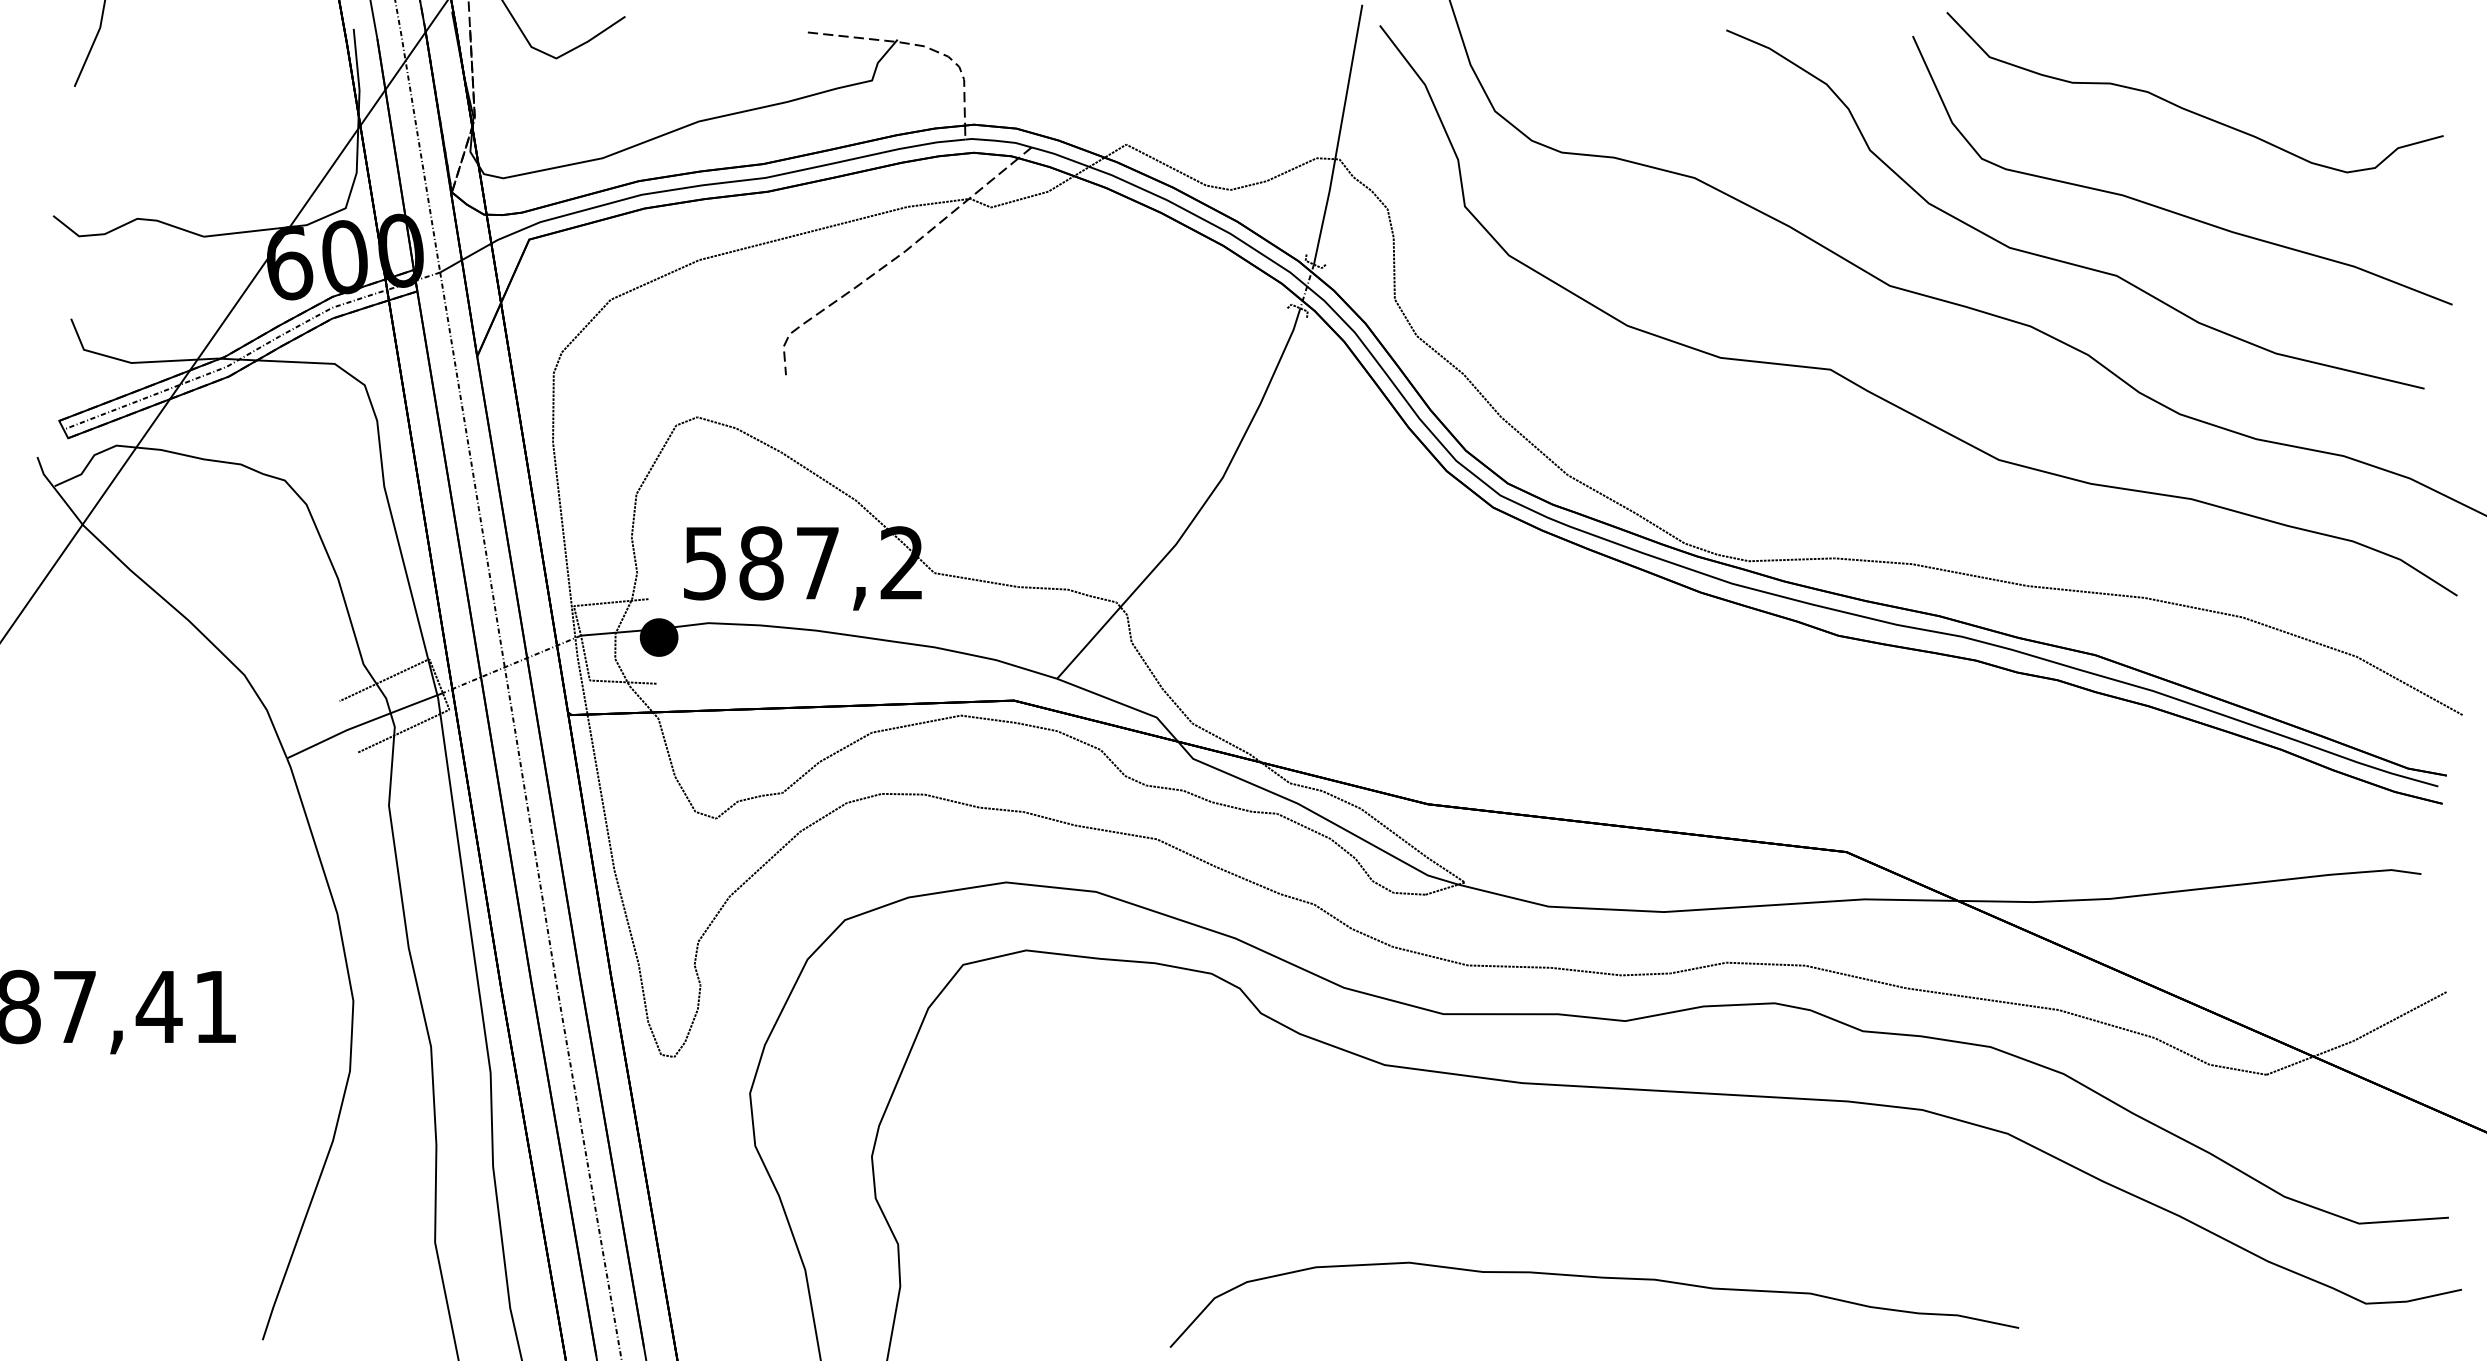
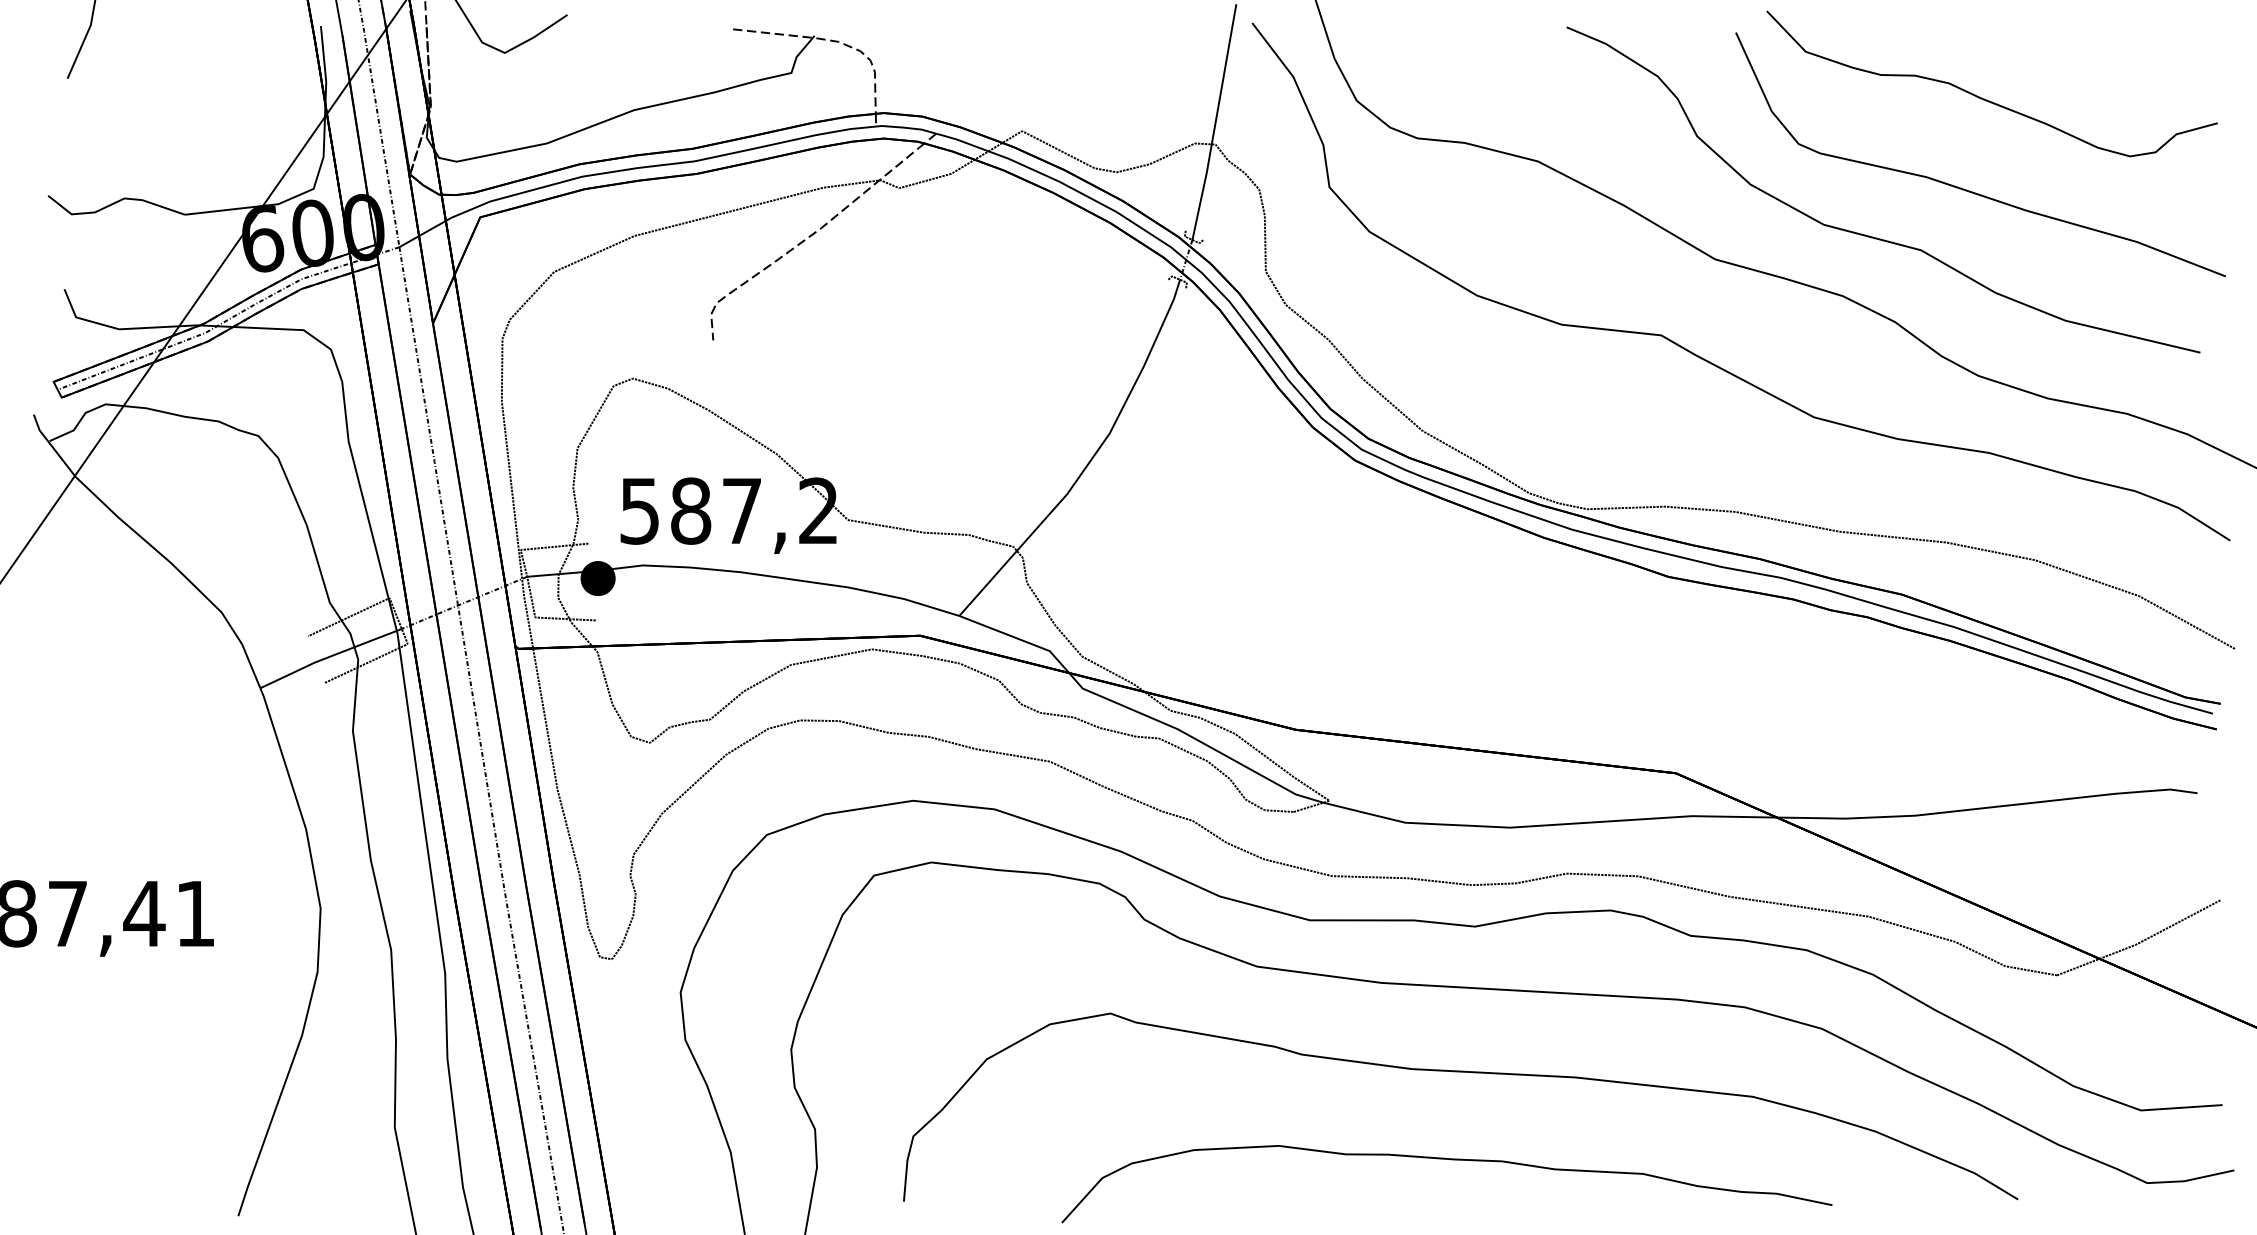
curve: (1609, 1181) -> (1460, 1072), added

